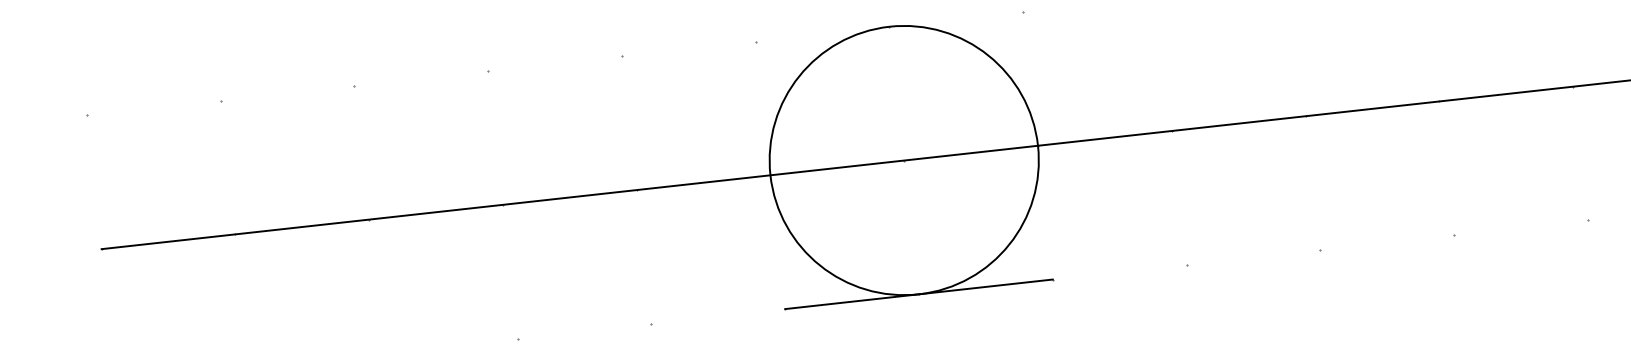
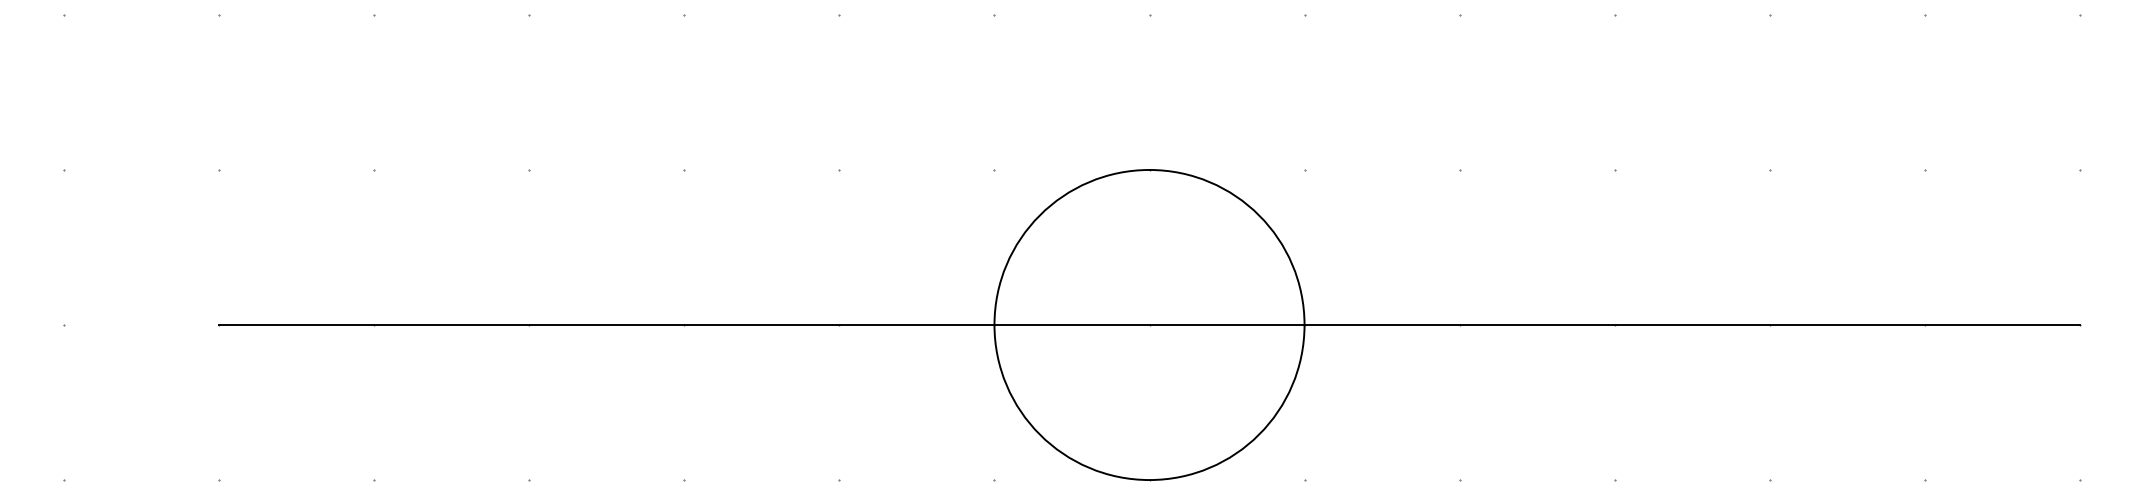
line: (919, 294) -> (1149, 480), removed

